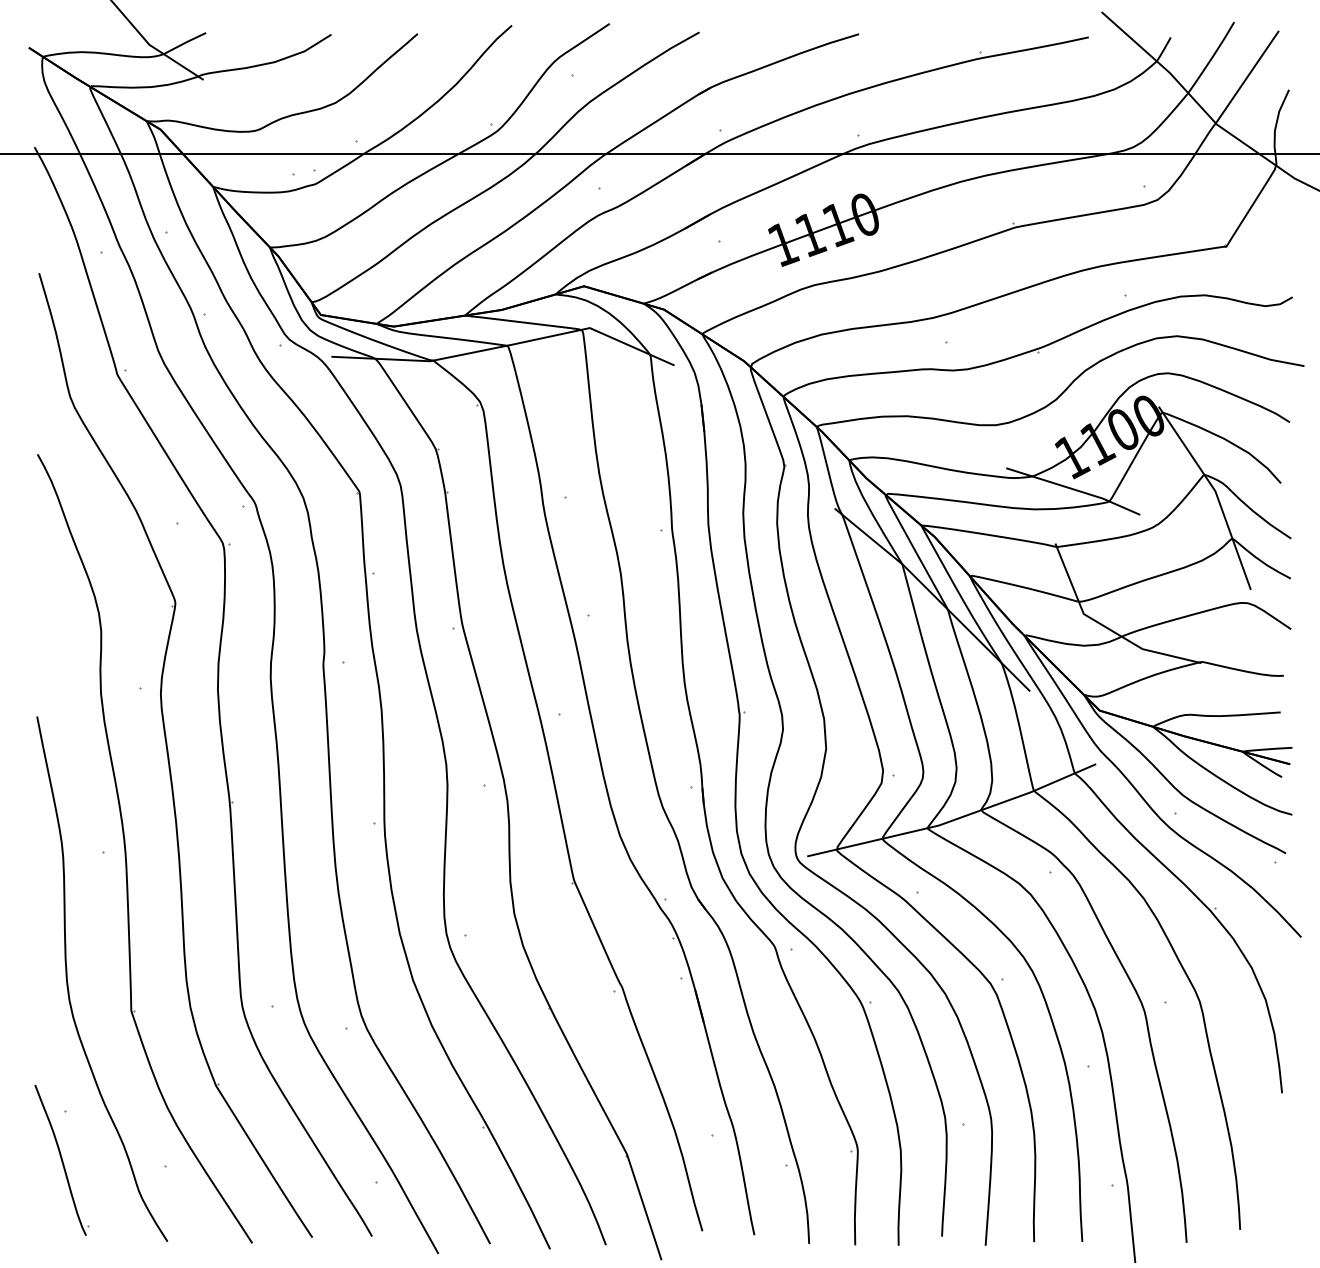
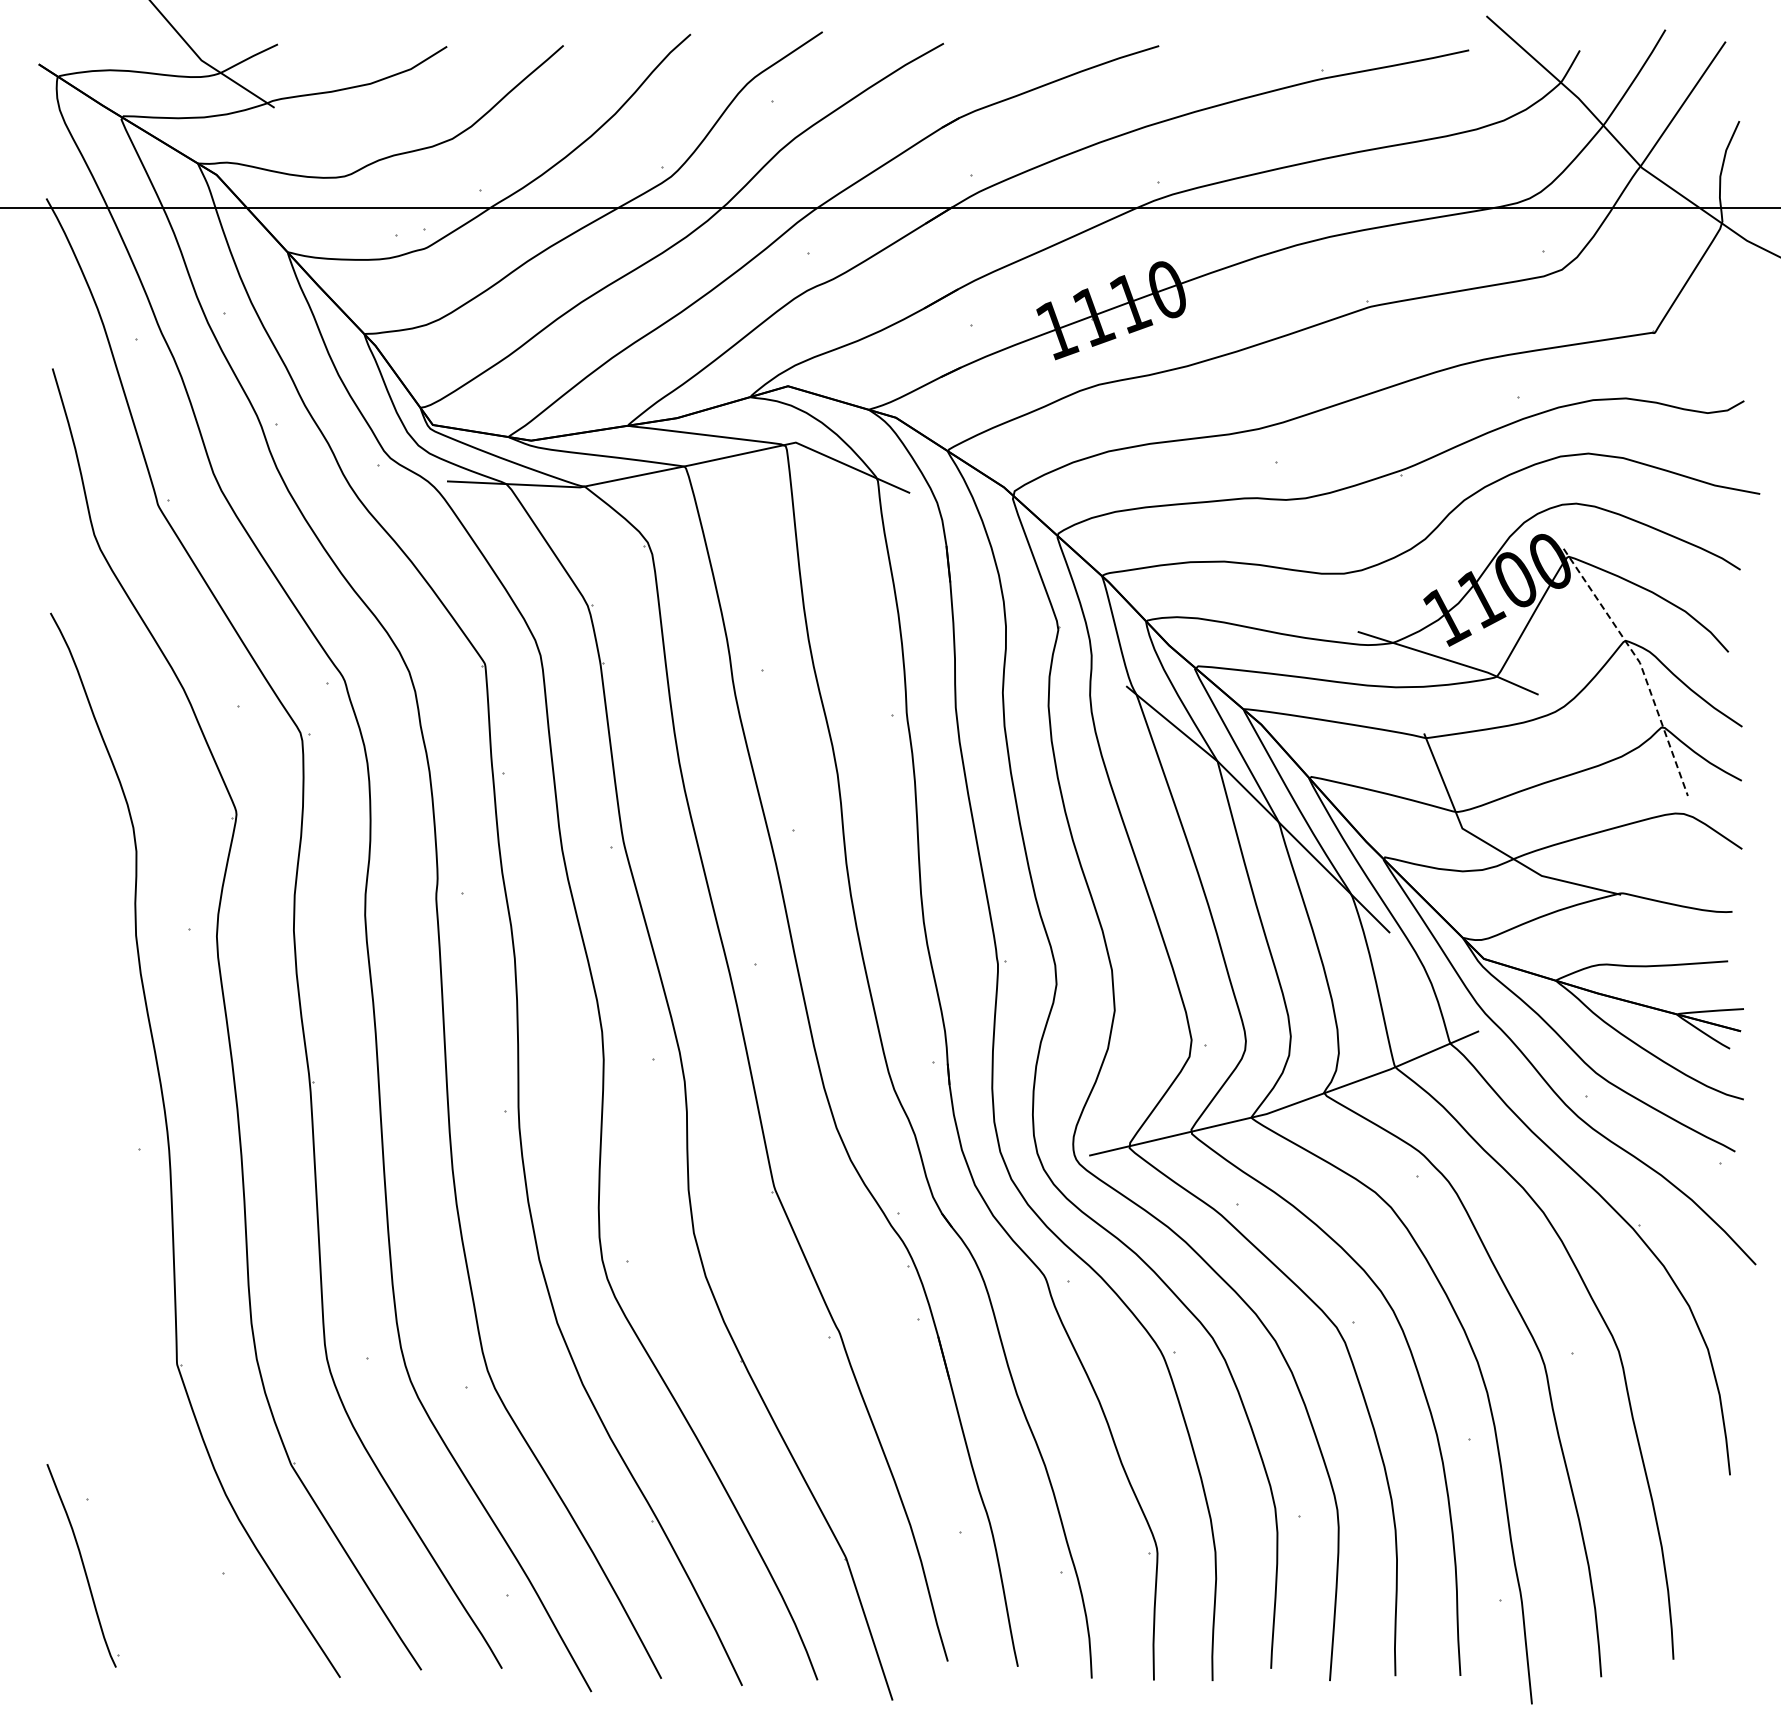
line: (1215, 492) -> (1640, 664), solid -> dashed
curve: (67, 980) -> (91, 1323), removed

